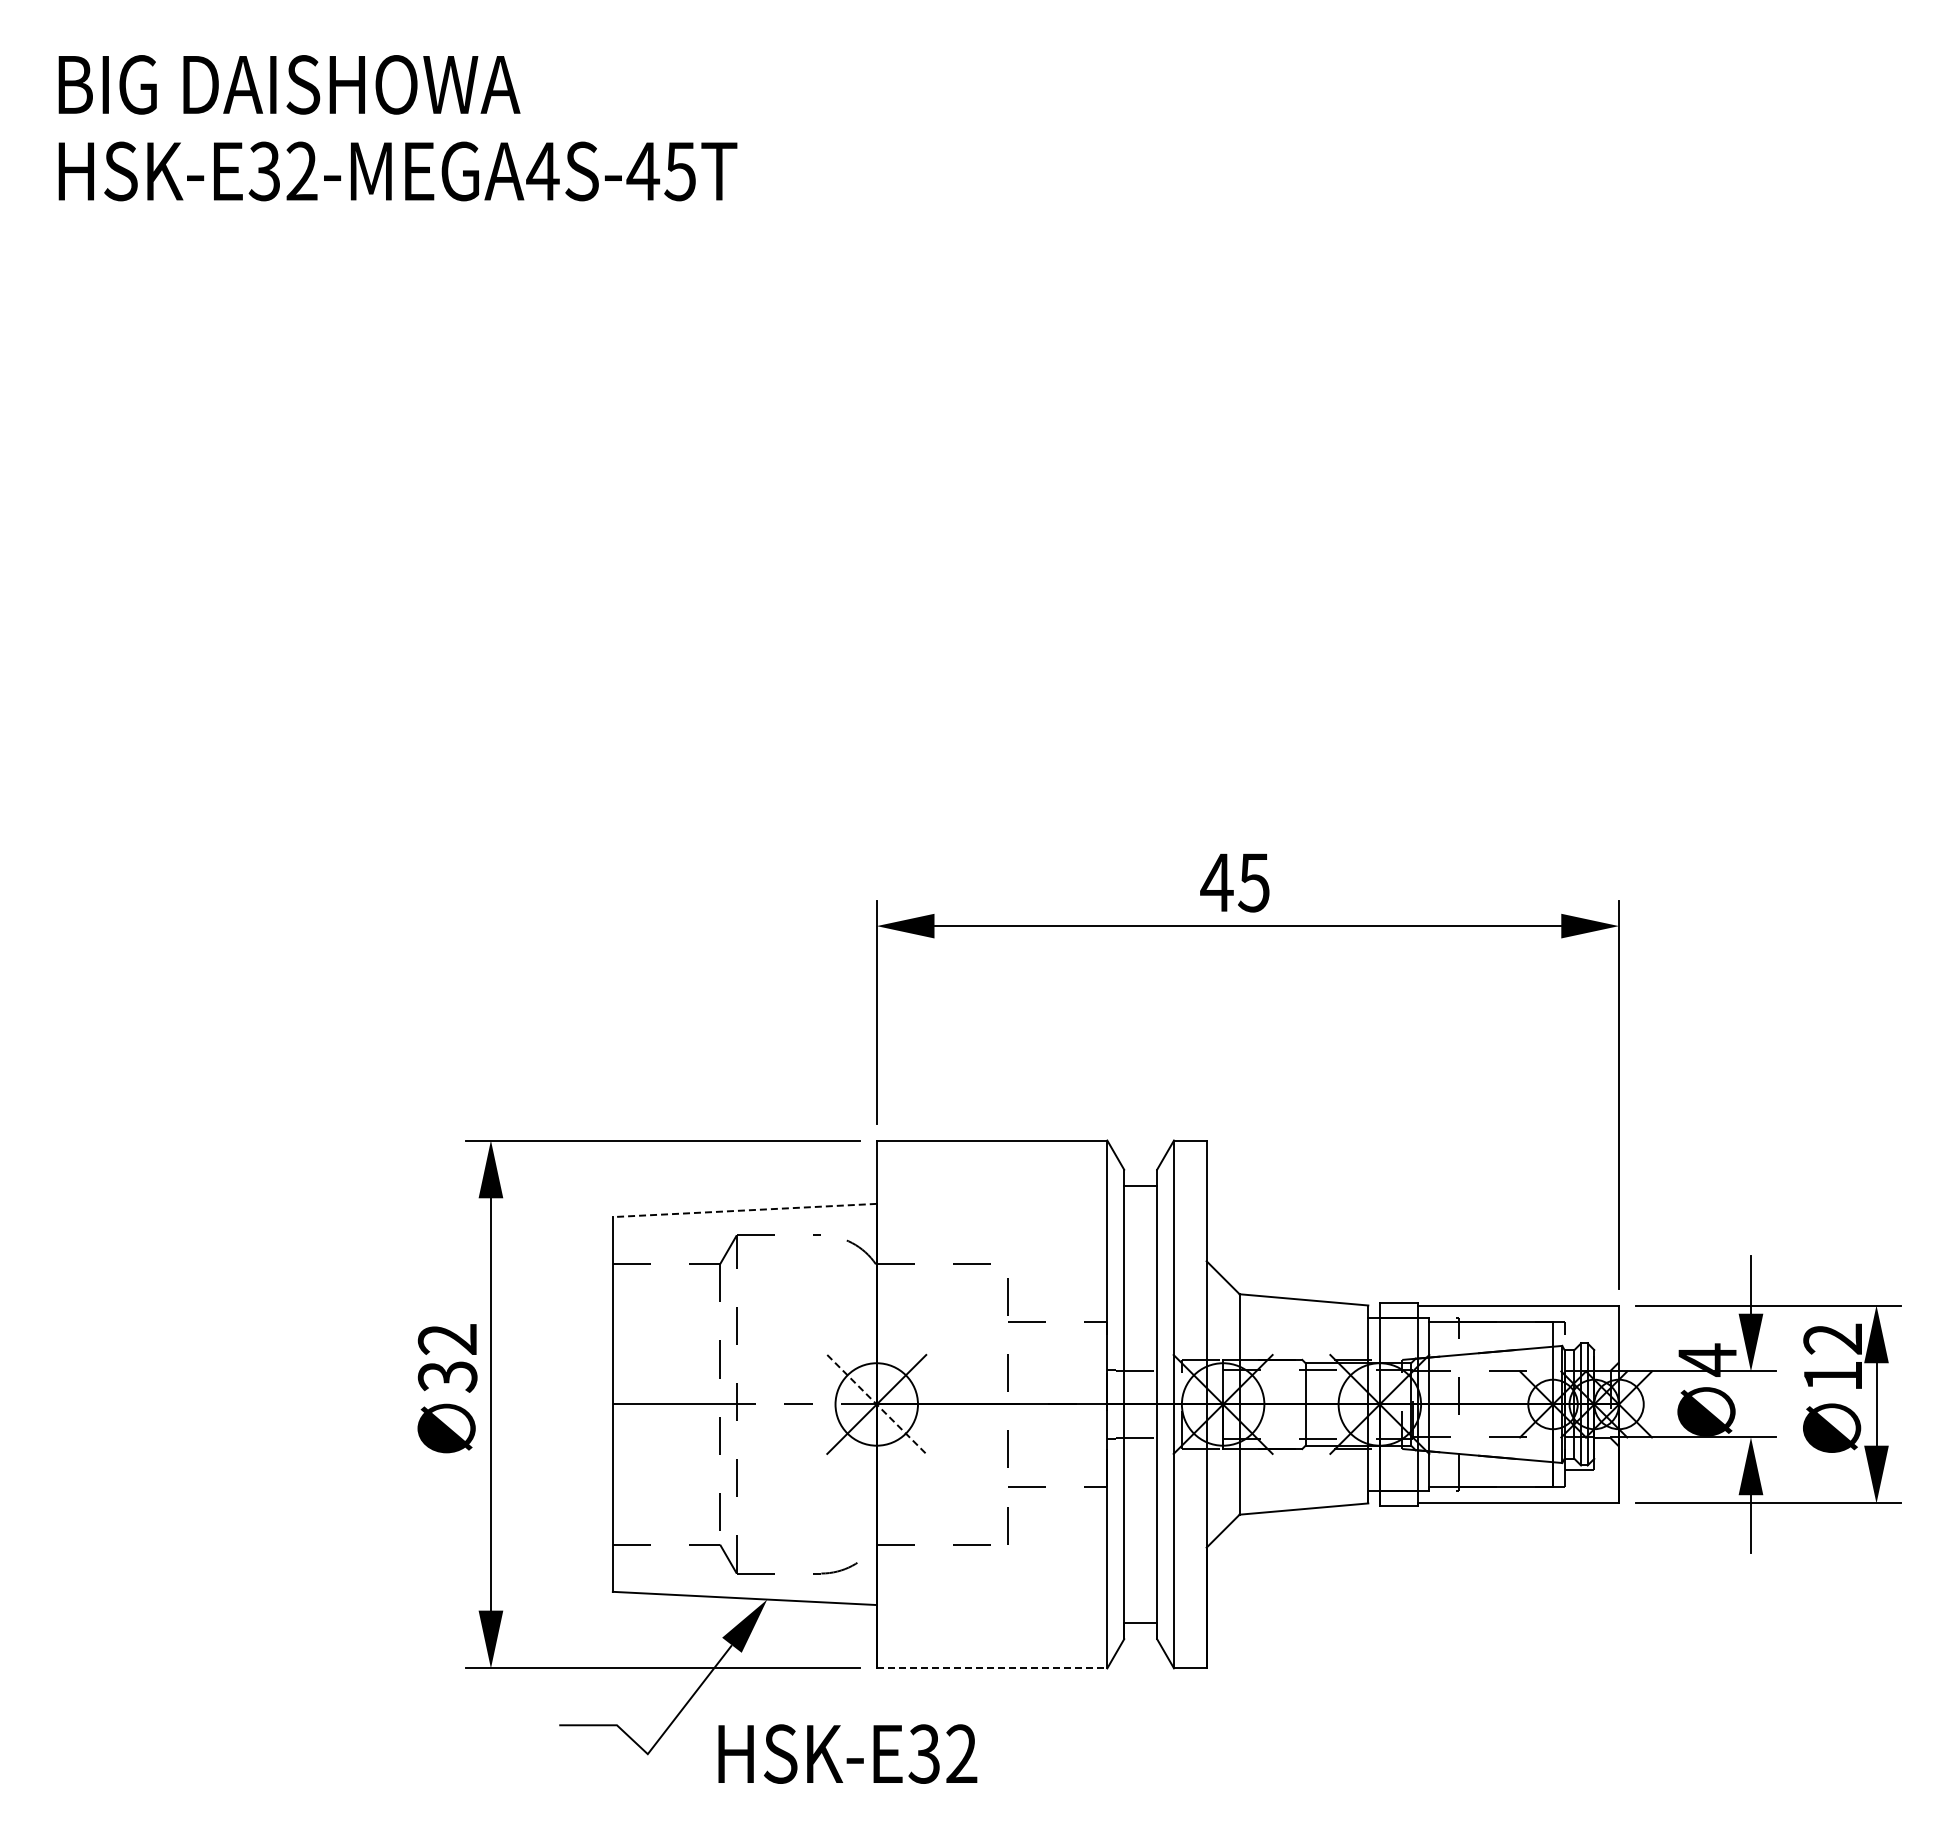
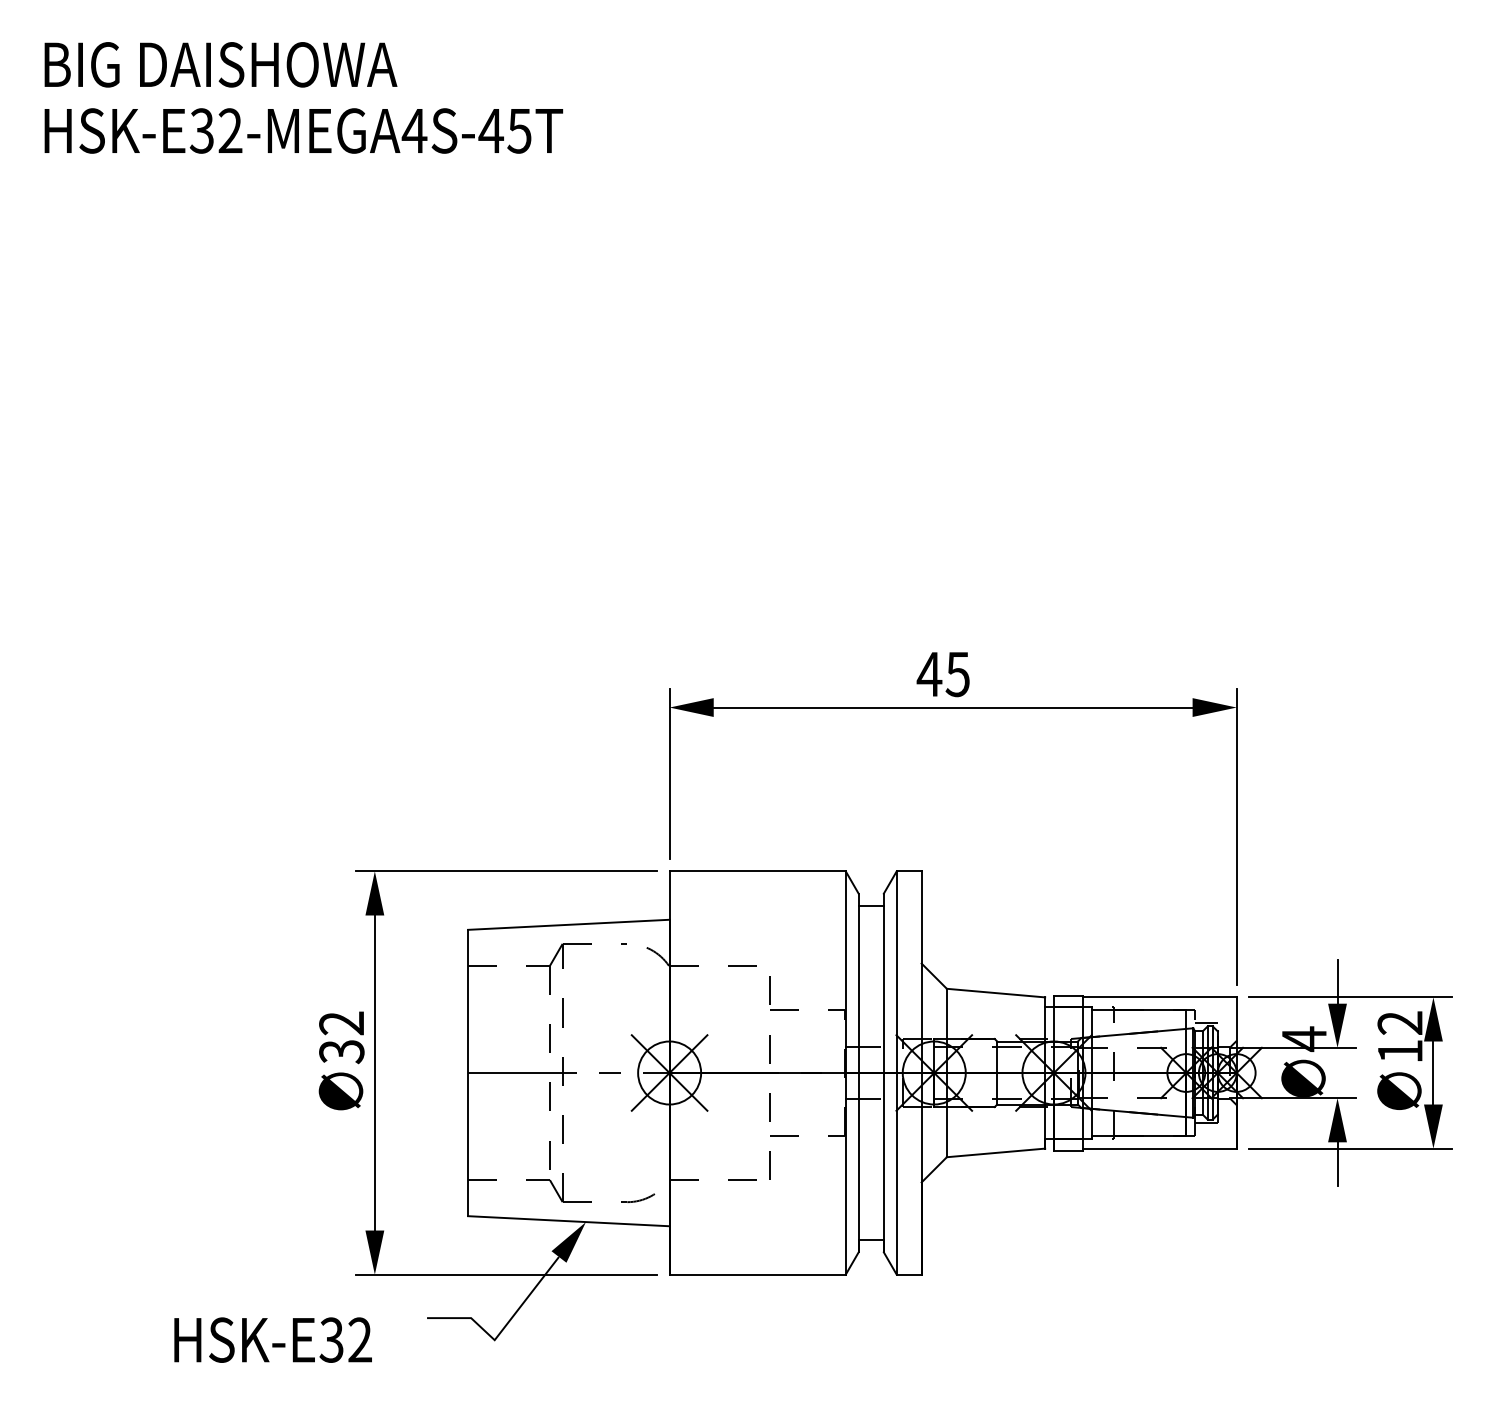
line: (744, 1210) -> (568, 924), dashed -> solid
line: (1579, 1338) -> (1206, 1022), added
line: (876, 1404) -> (669, 1073), dashed -> solid
line: (992, 1668) -> (758, 1274), dashed -> solid
text: (847, 1753) -> (272, 1339), moved

